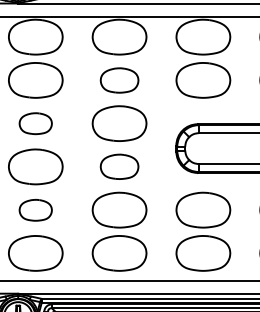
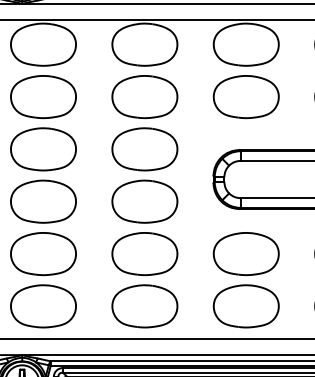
part: (119, 80) -> (144, 97), size x1.43
part: (35, 123) -> (43, 149), size x1.67
part: (119, 166) -> (144, 201), size x1.43
part: (35, 210) -> (43, 254), size x1.67

